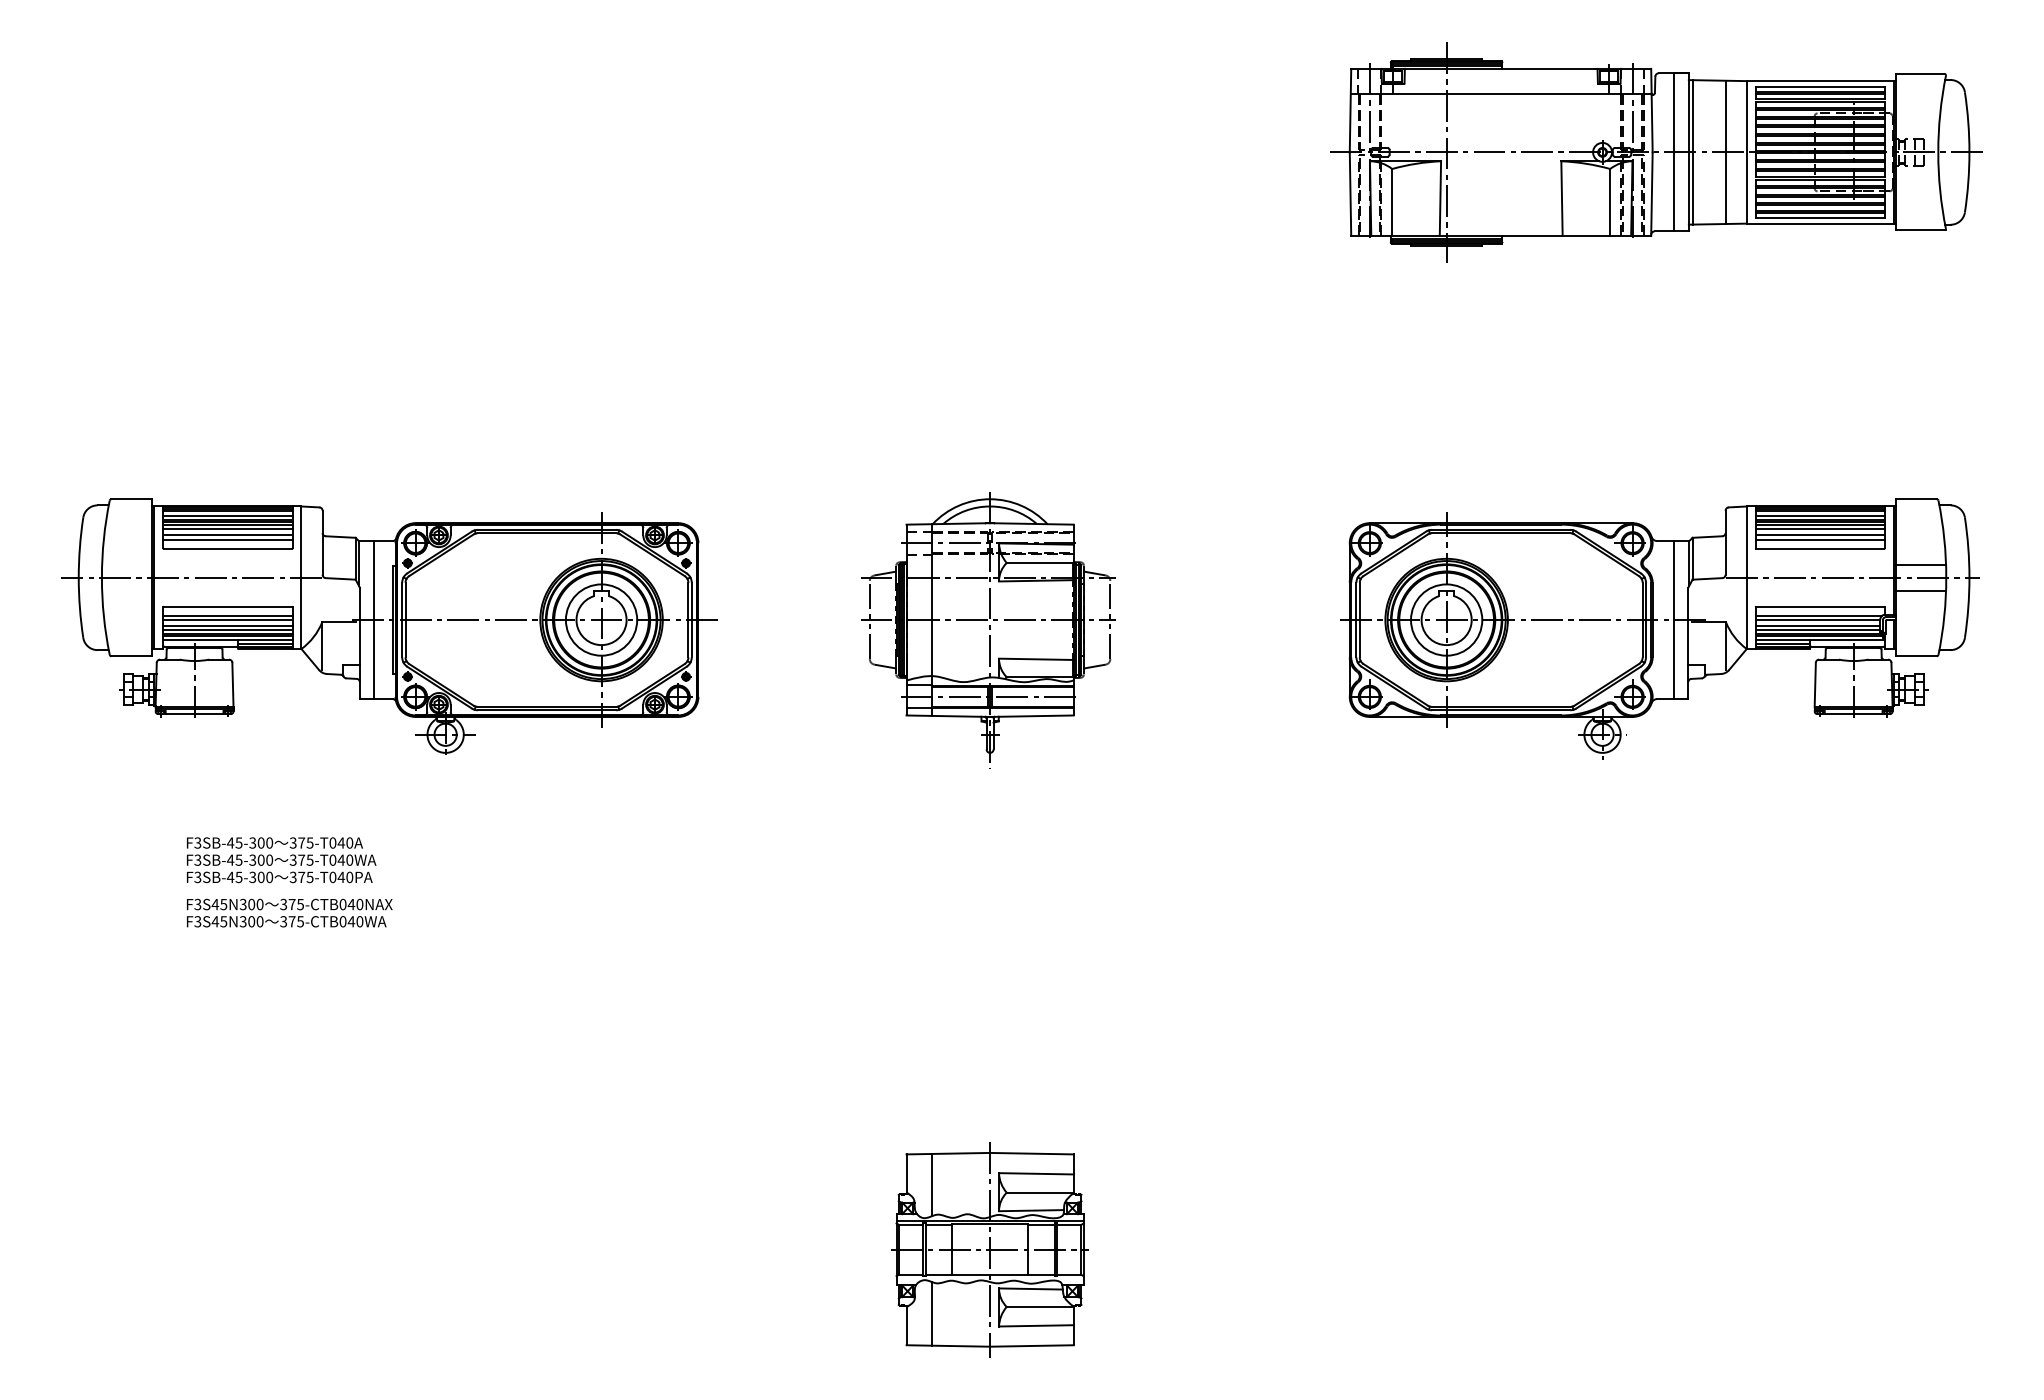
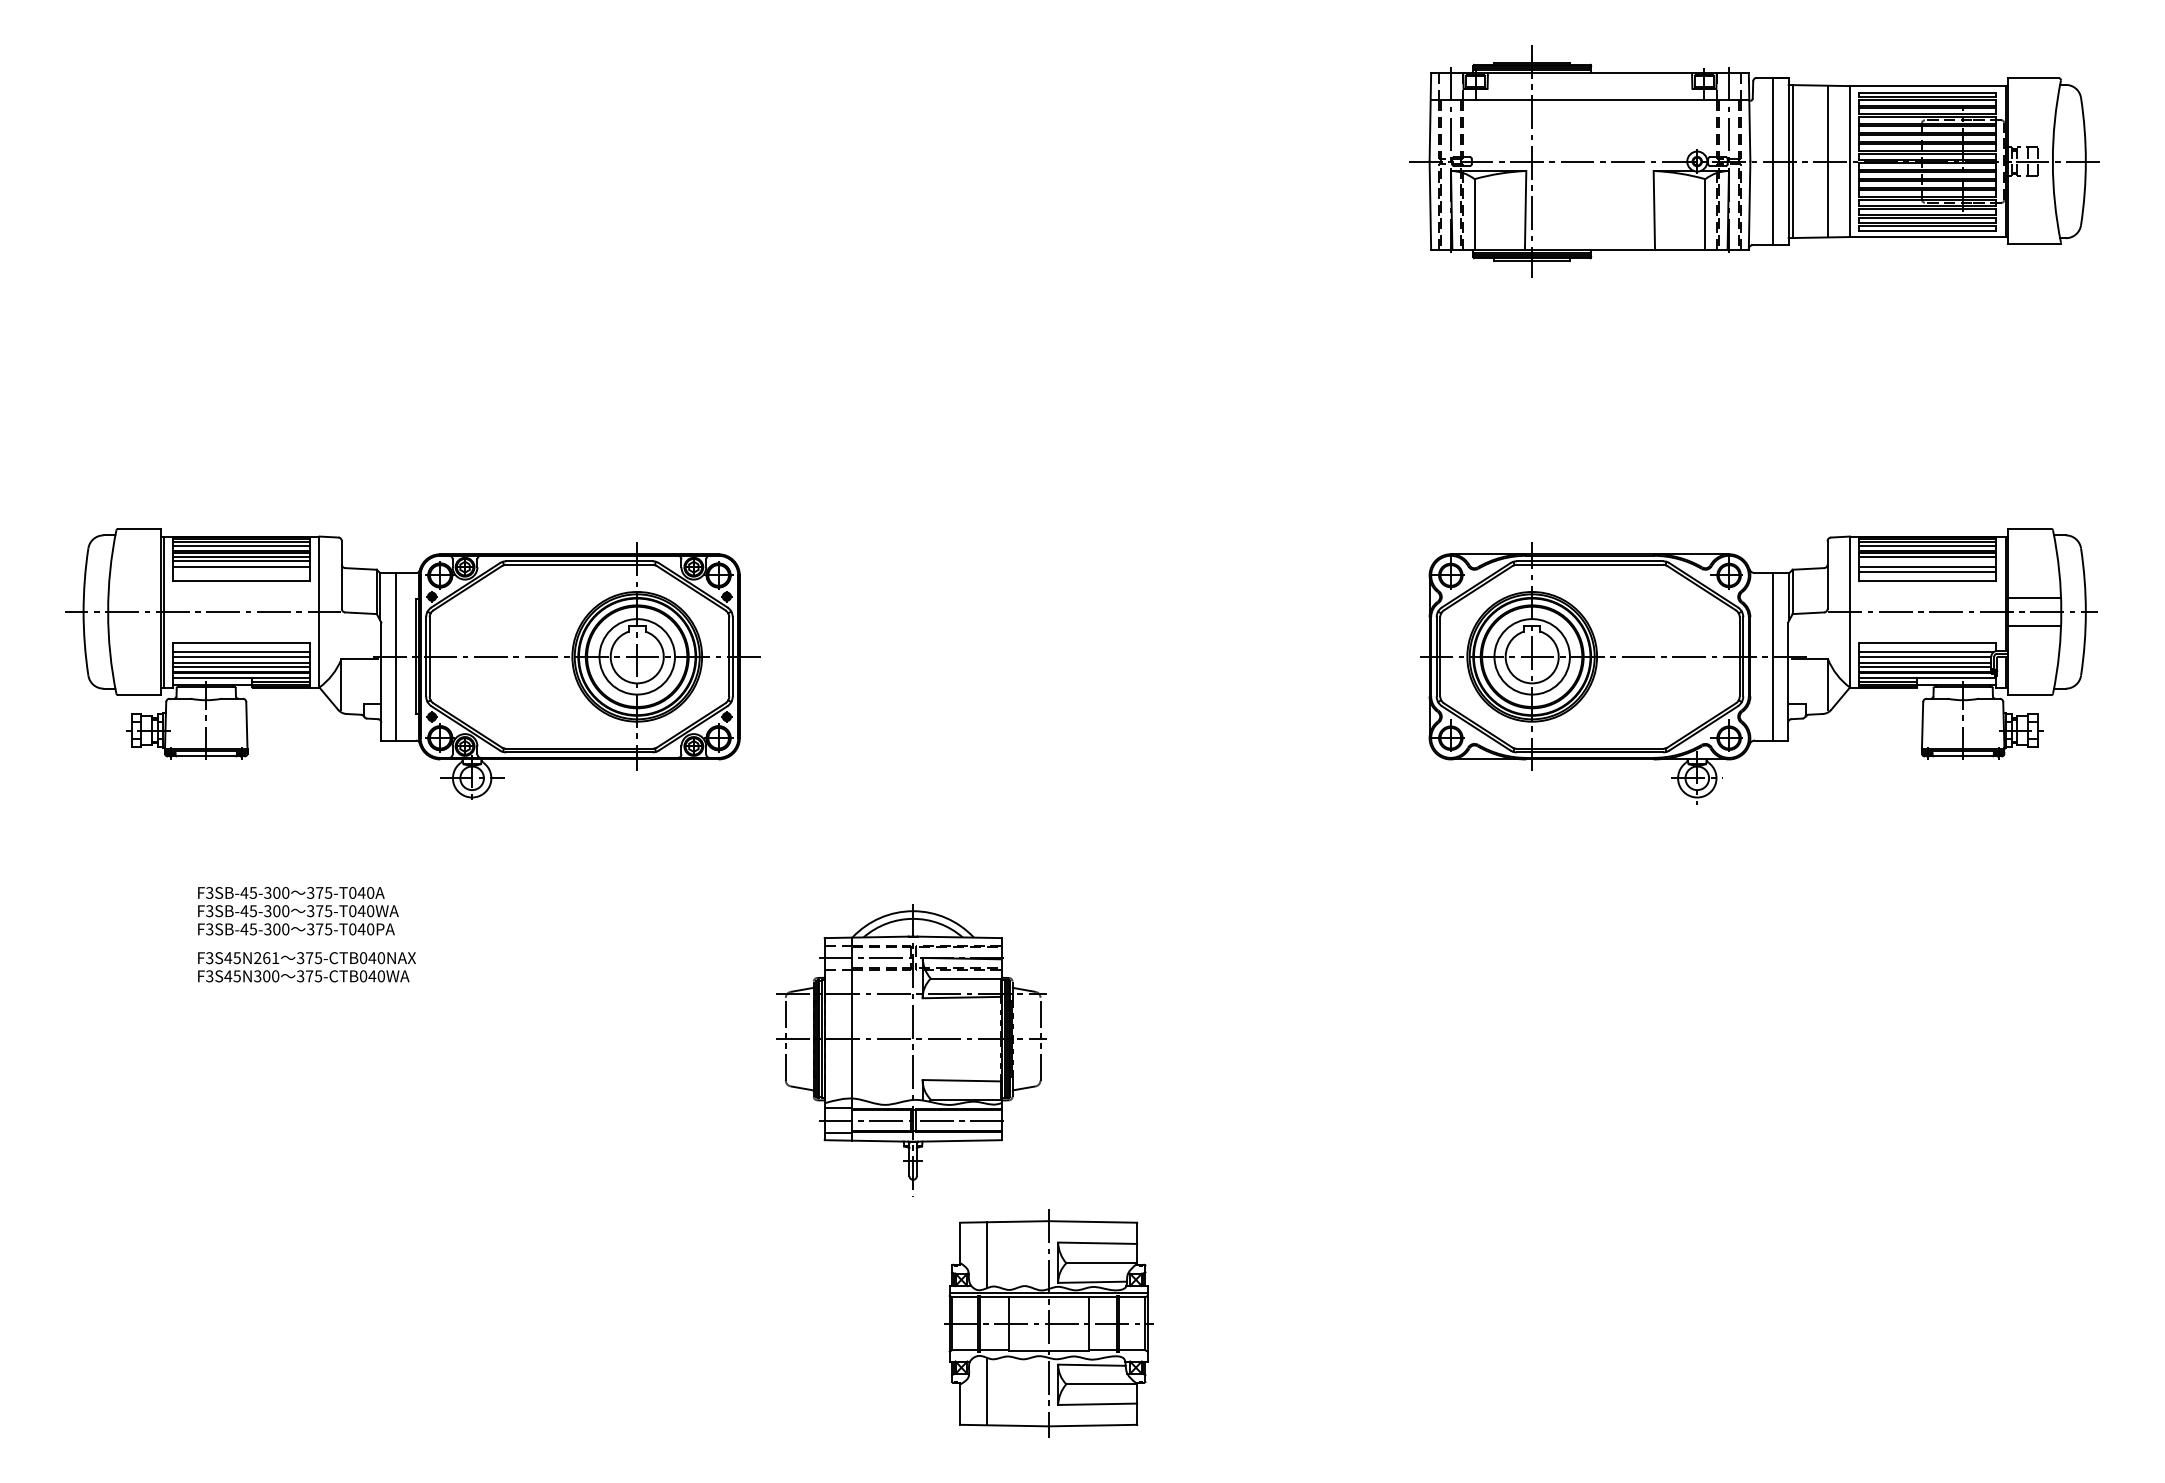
line: (1819, 529) -> (1927, 560), removed
line: (227, 539) -> (241, 571), removed
part: (988, 630) -> (911, 1050), moved
text: (251, 904) -> (266, 958), F3S45N300 -> F3S45N261

